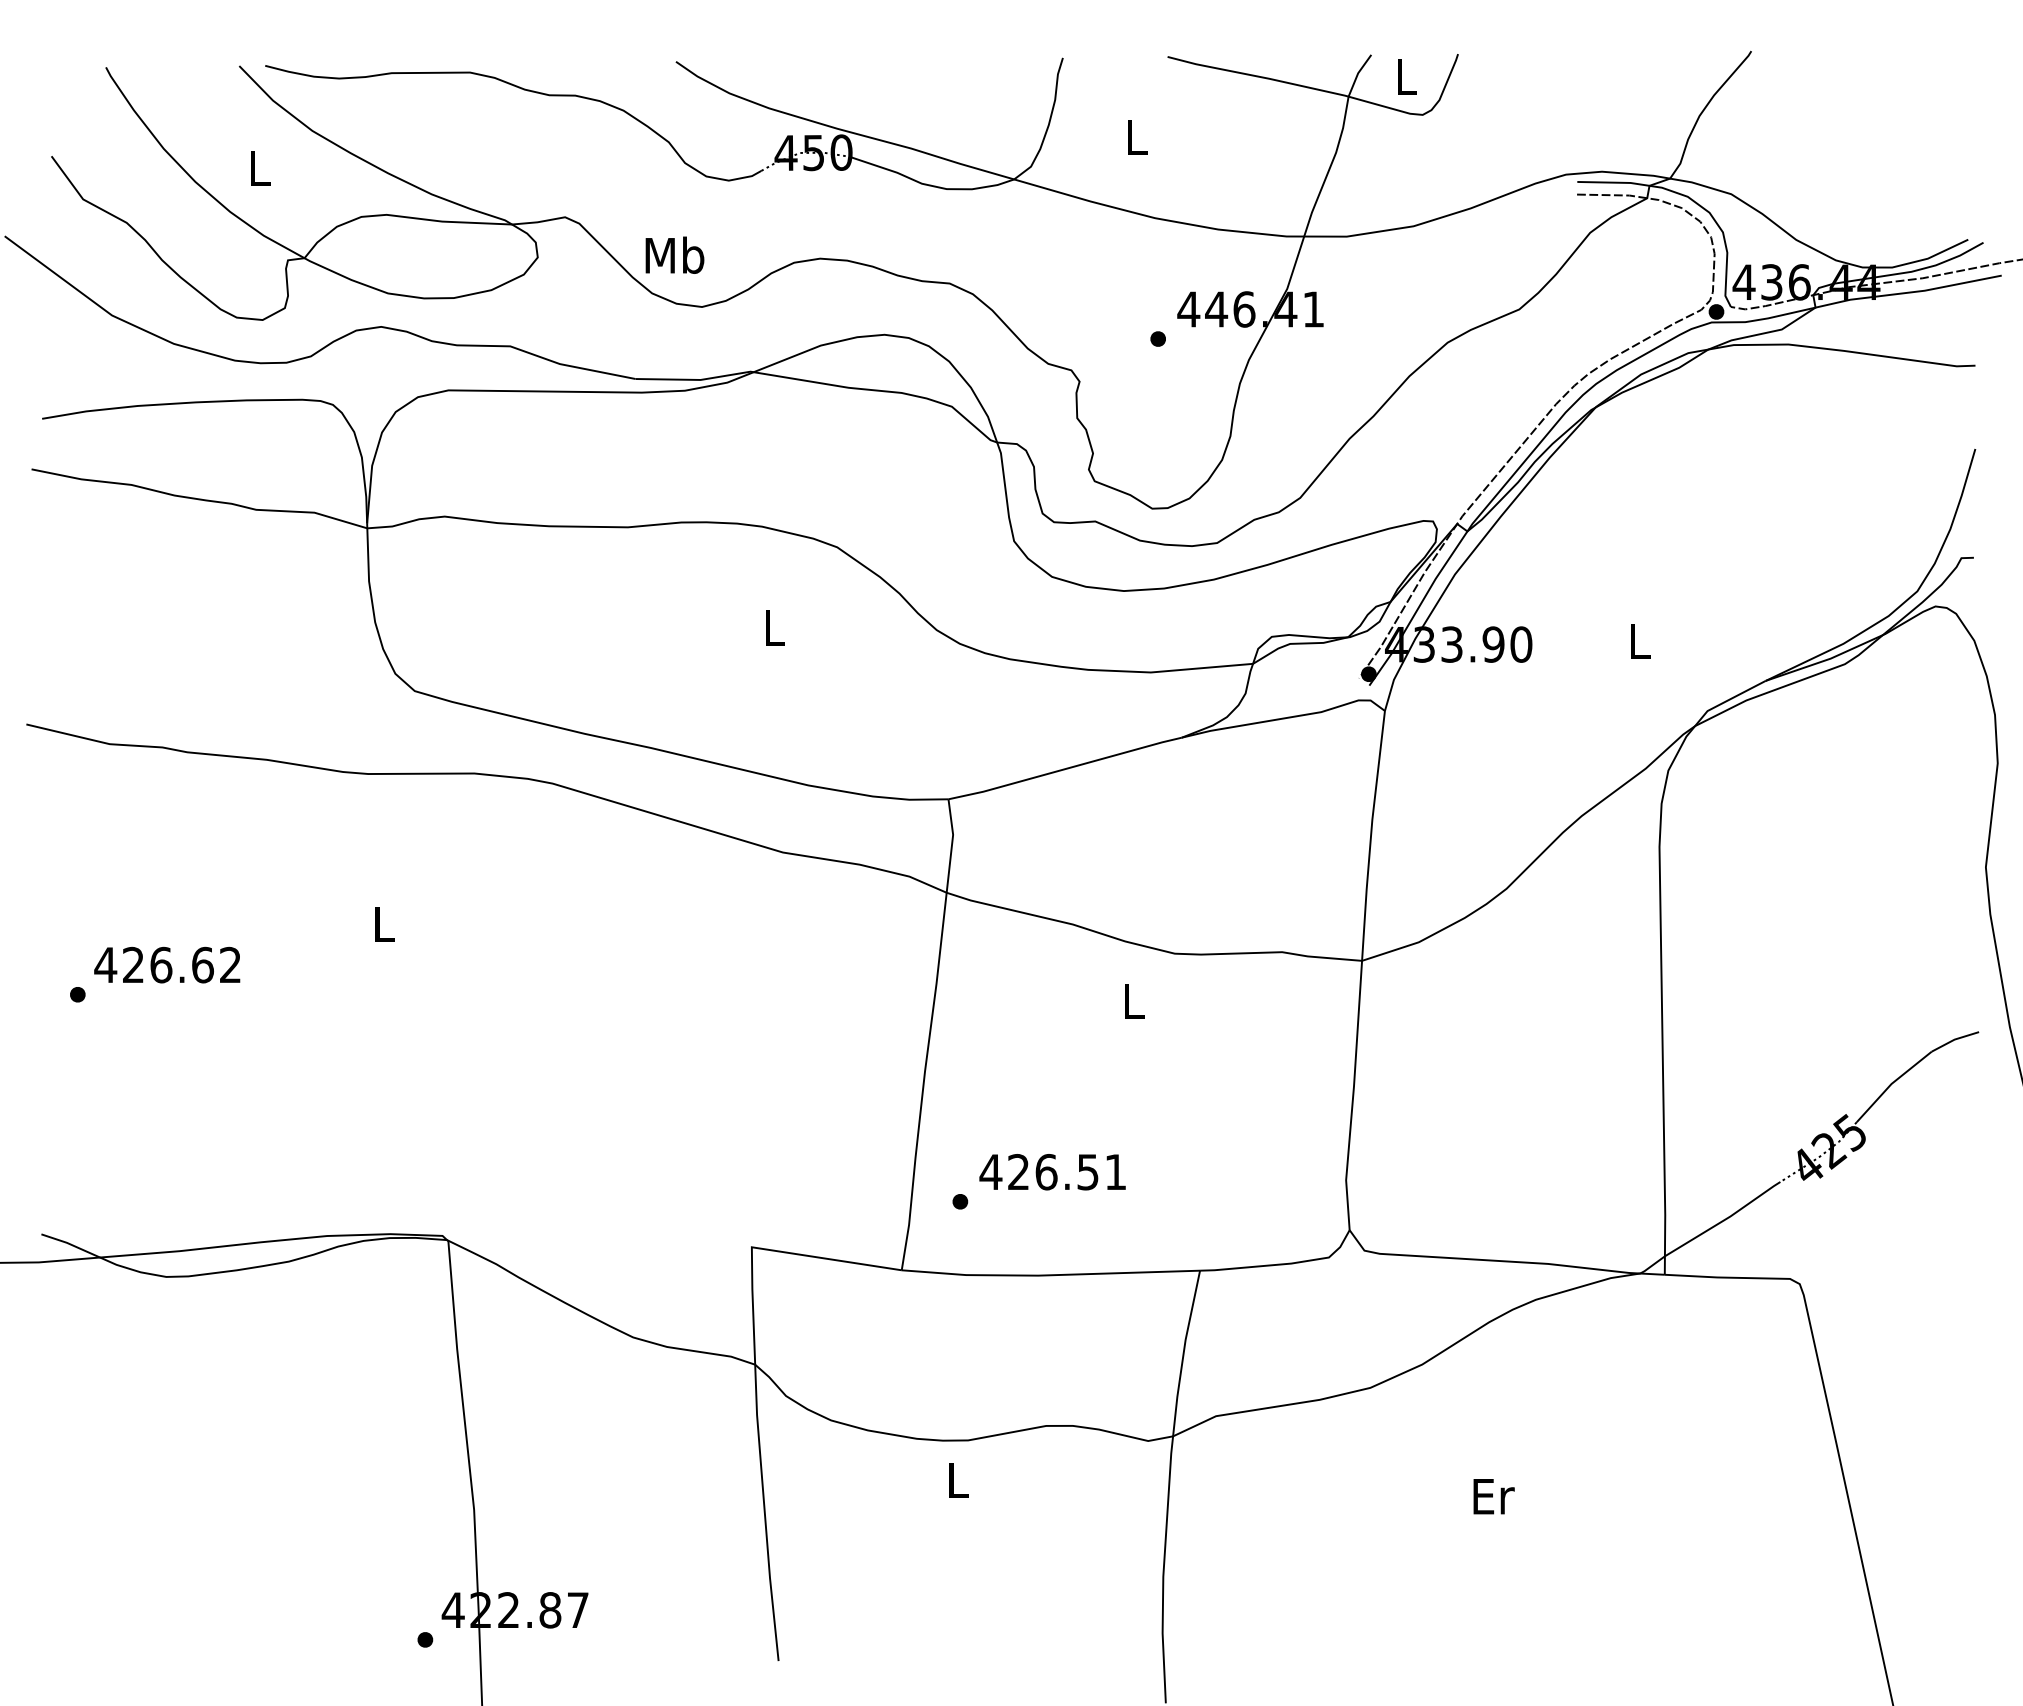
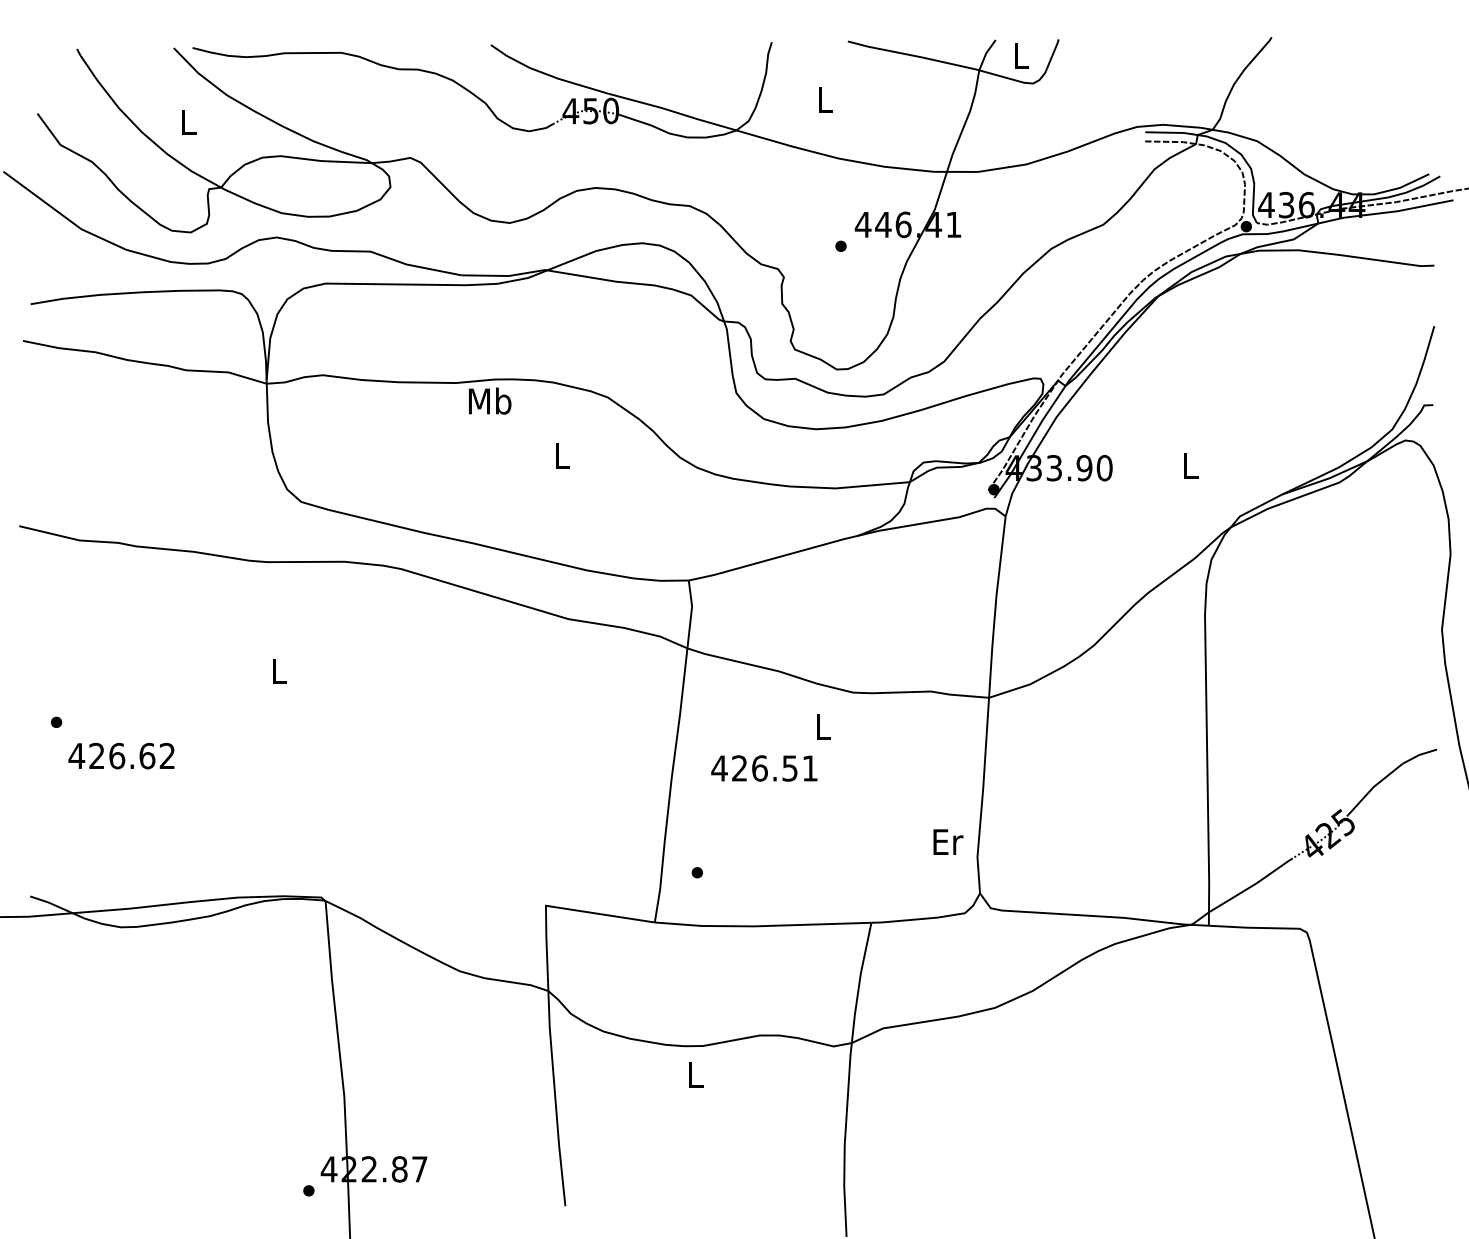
text: (674, 254) -> (489, 400), moved
text: (167, 964) -> (121, 755), moved
text: (1052, 1172) -> (764, 768), moved
text: (1493, 1496) -> (947, 842), moved

